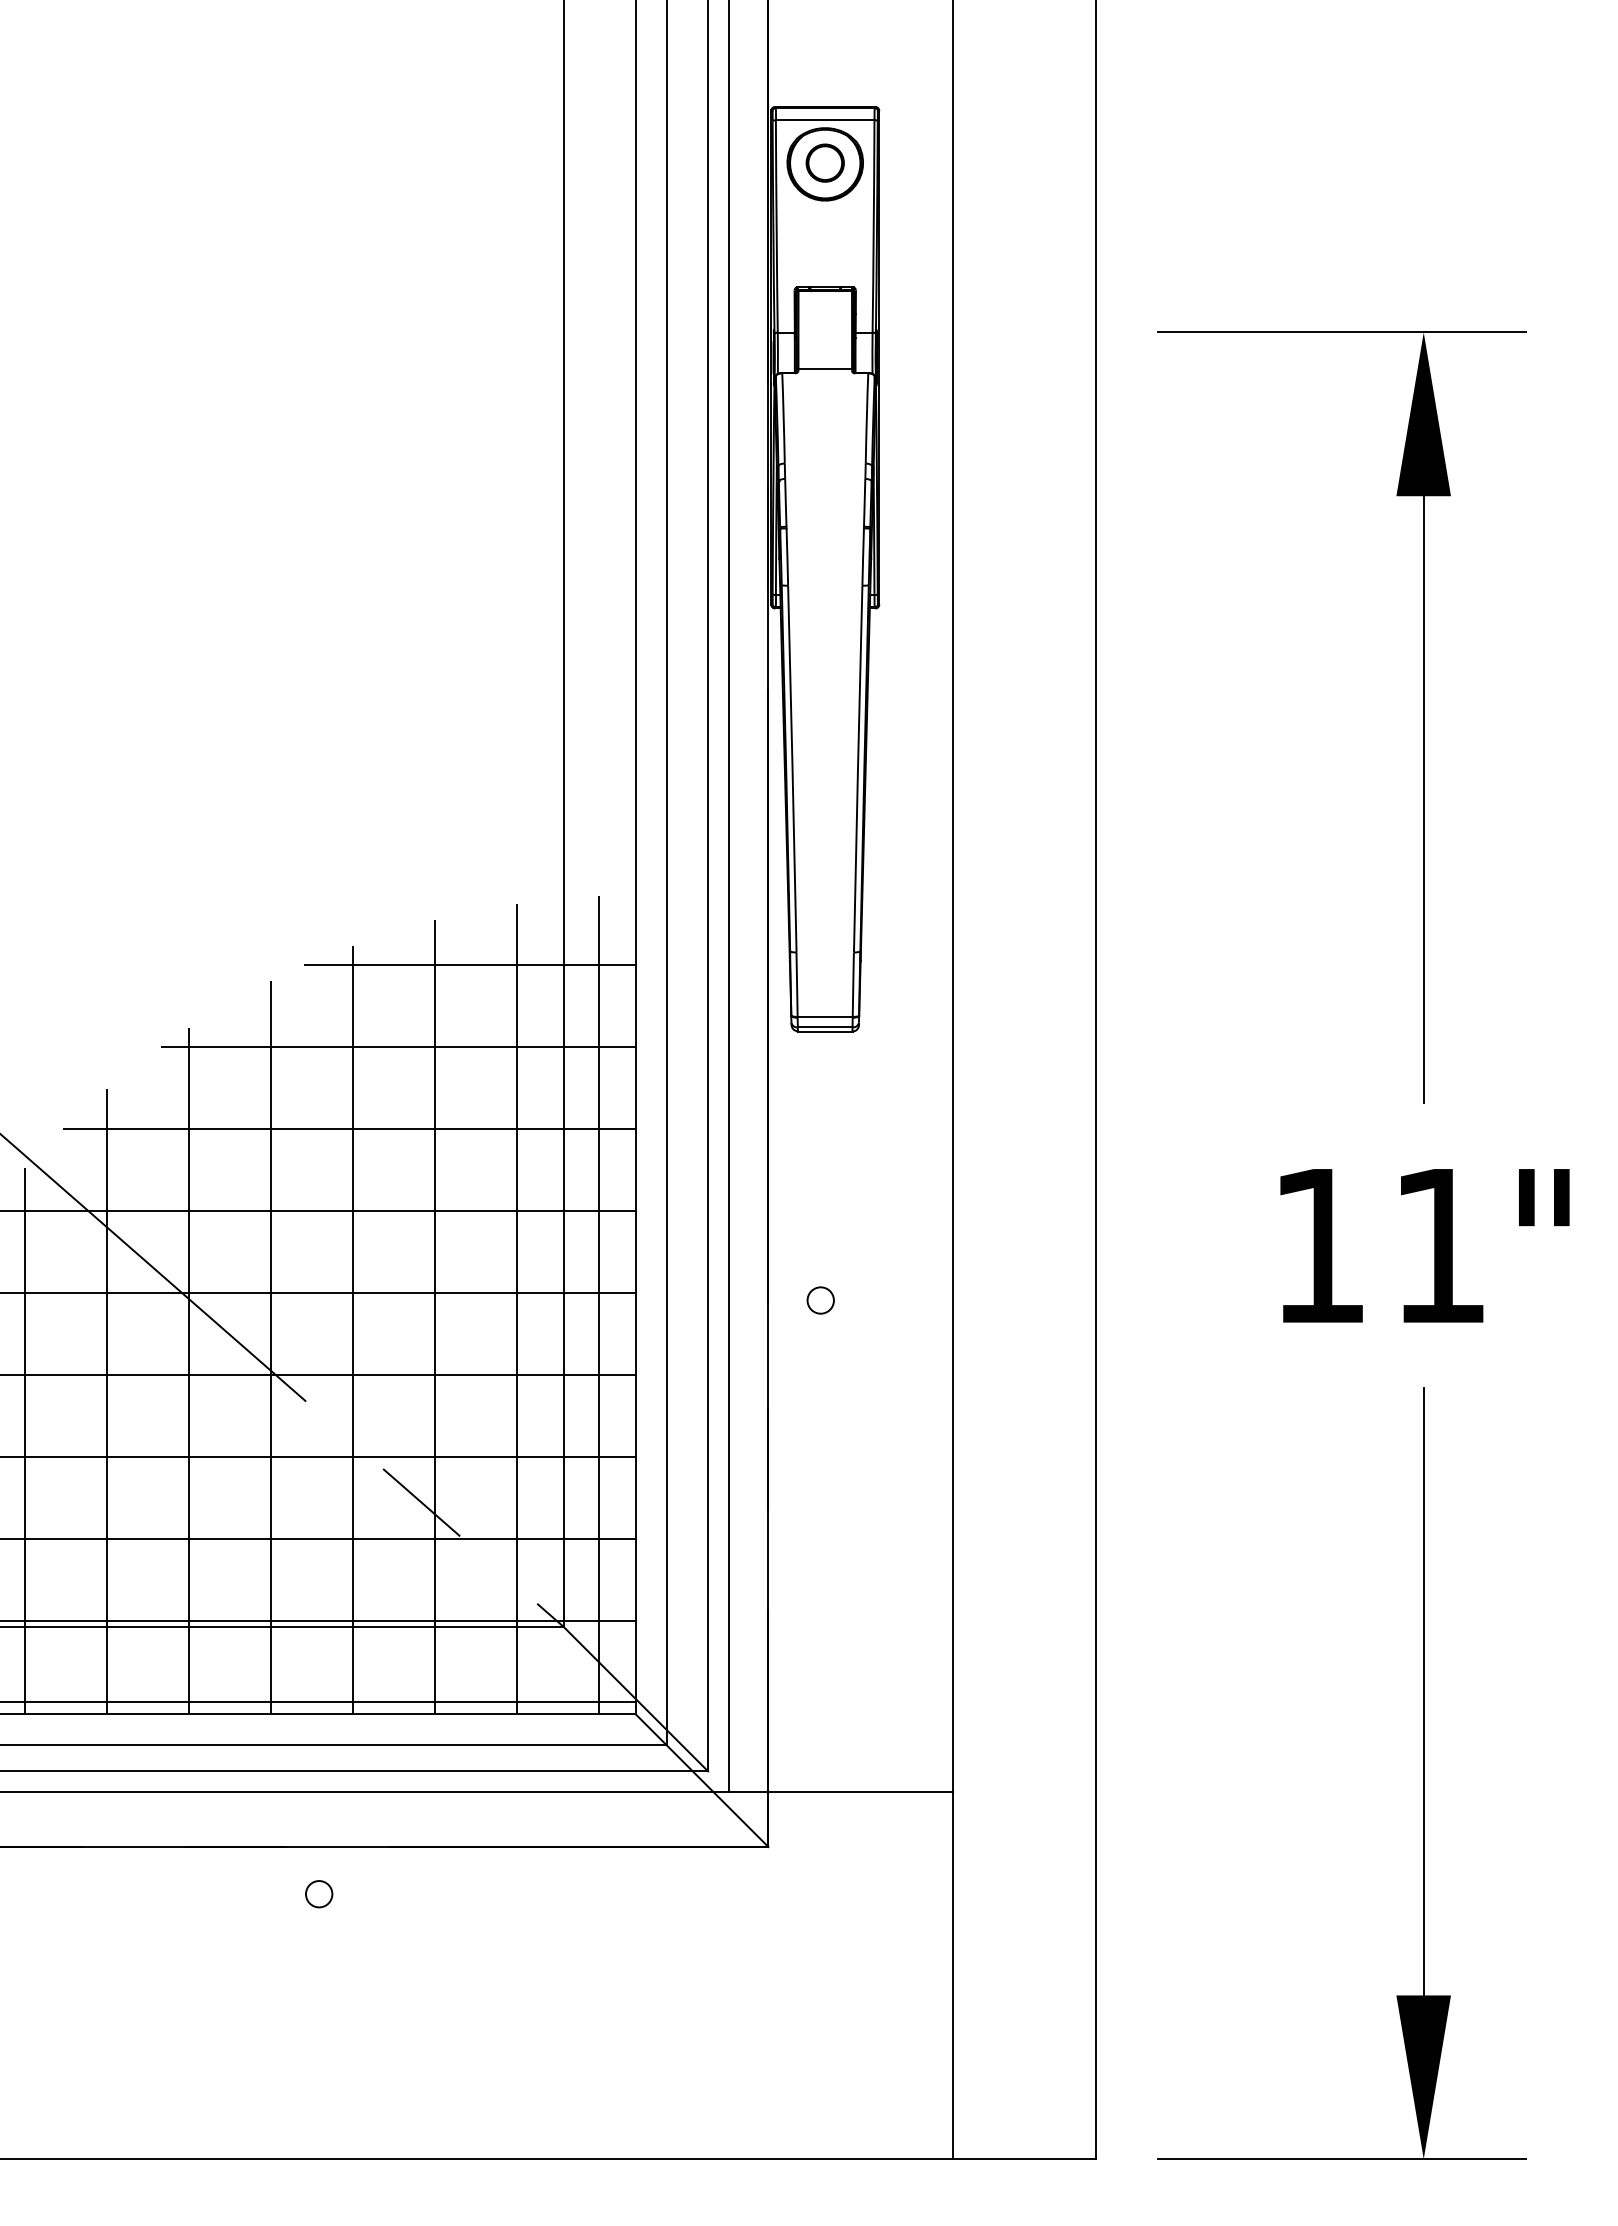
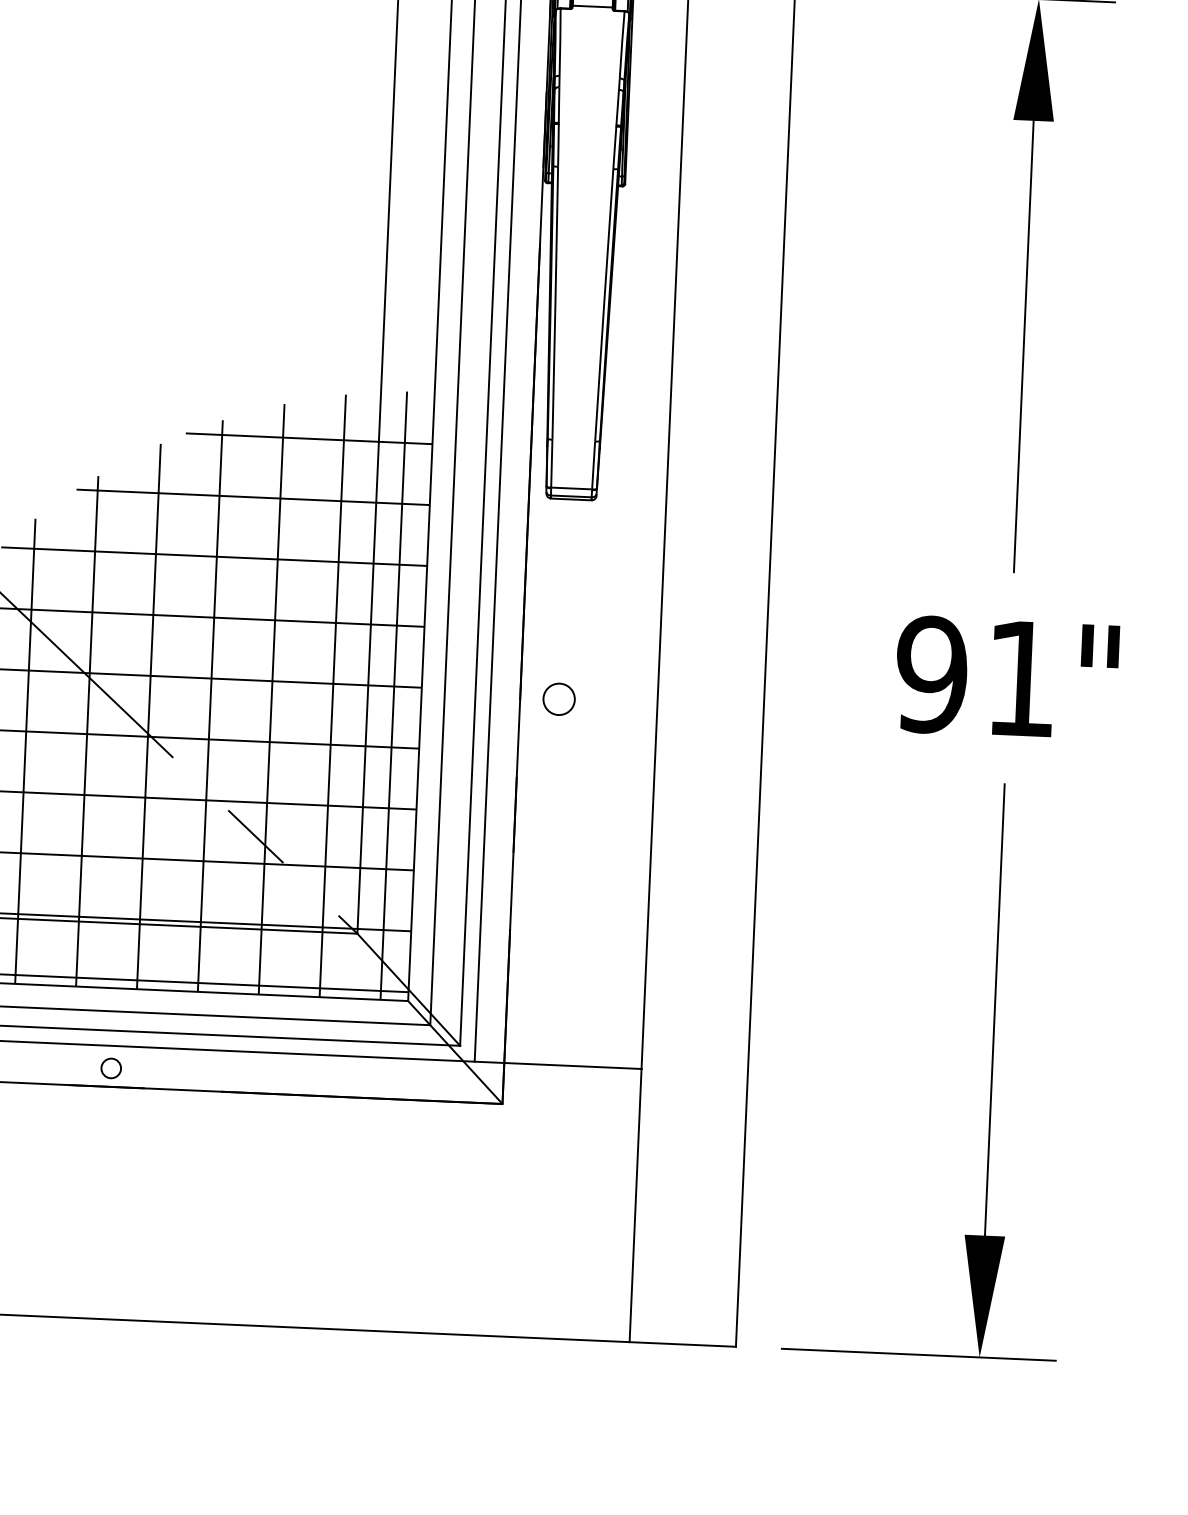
text: (1318, 1245) -> (931, 674), 11" -> 91"
circle: (820, 1300) -> (558, 699), size x1.6
circle: (319, 1894) -> (111, 1068), moved

